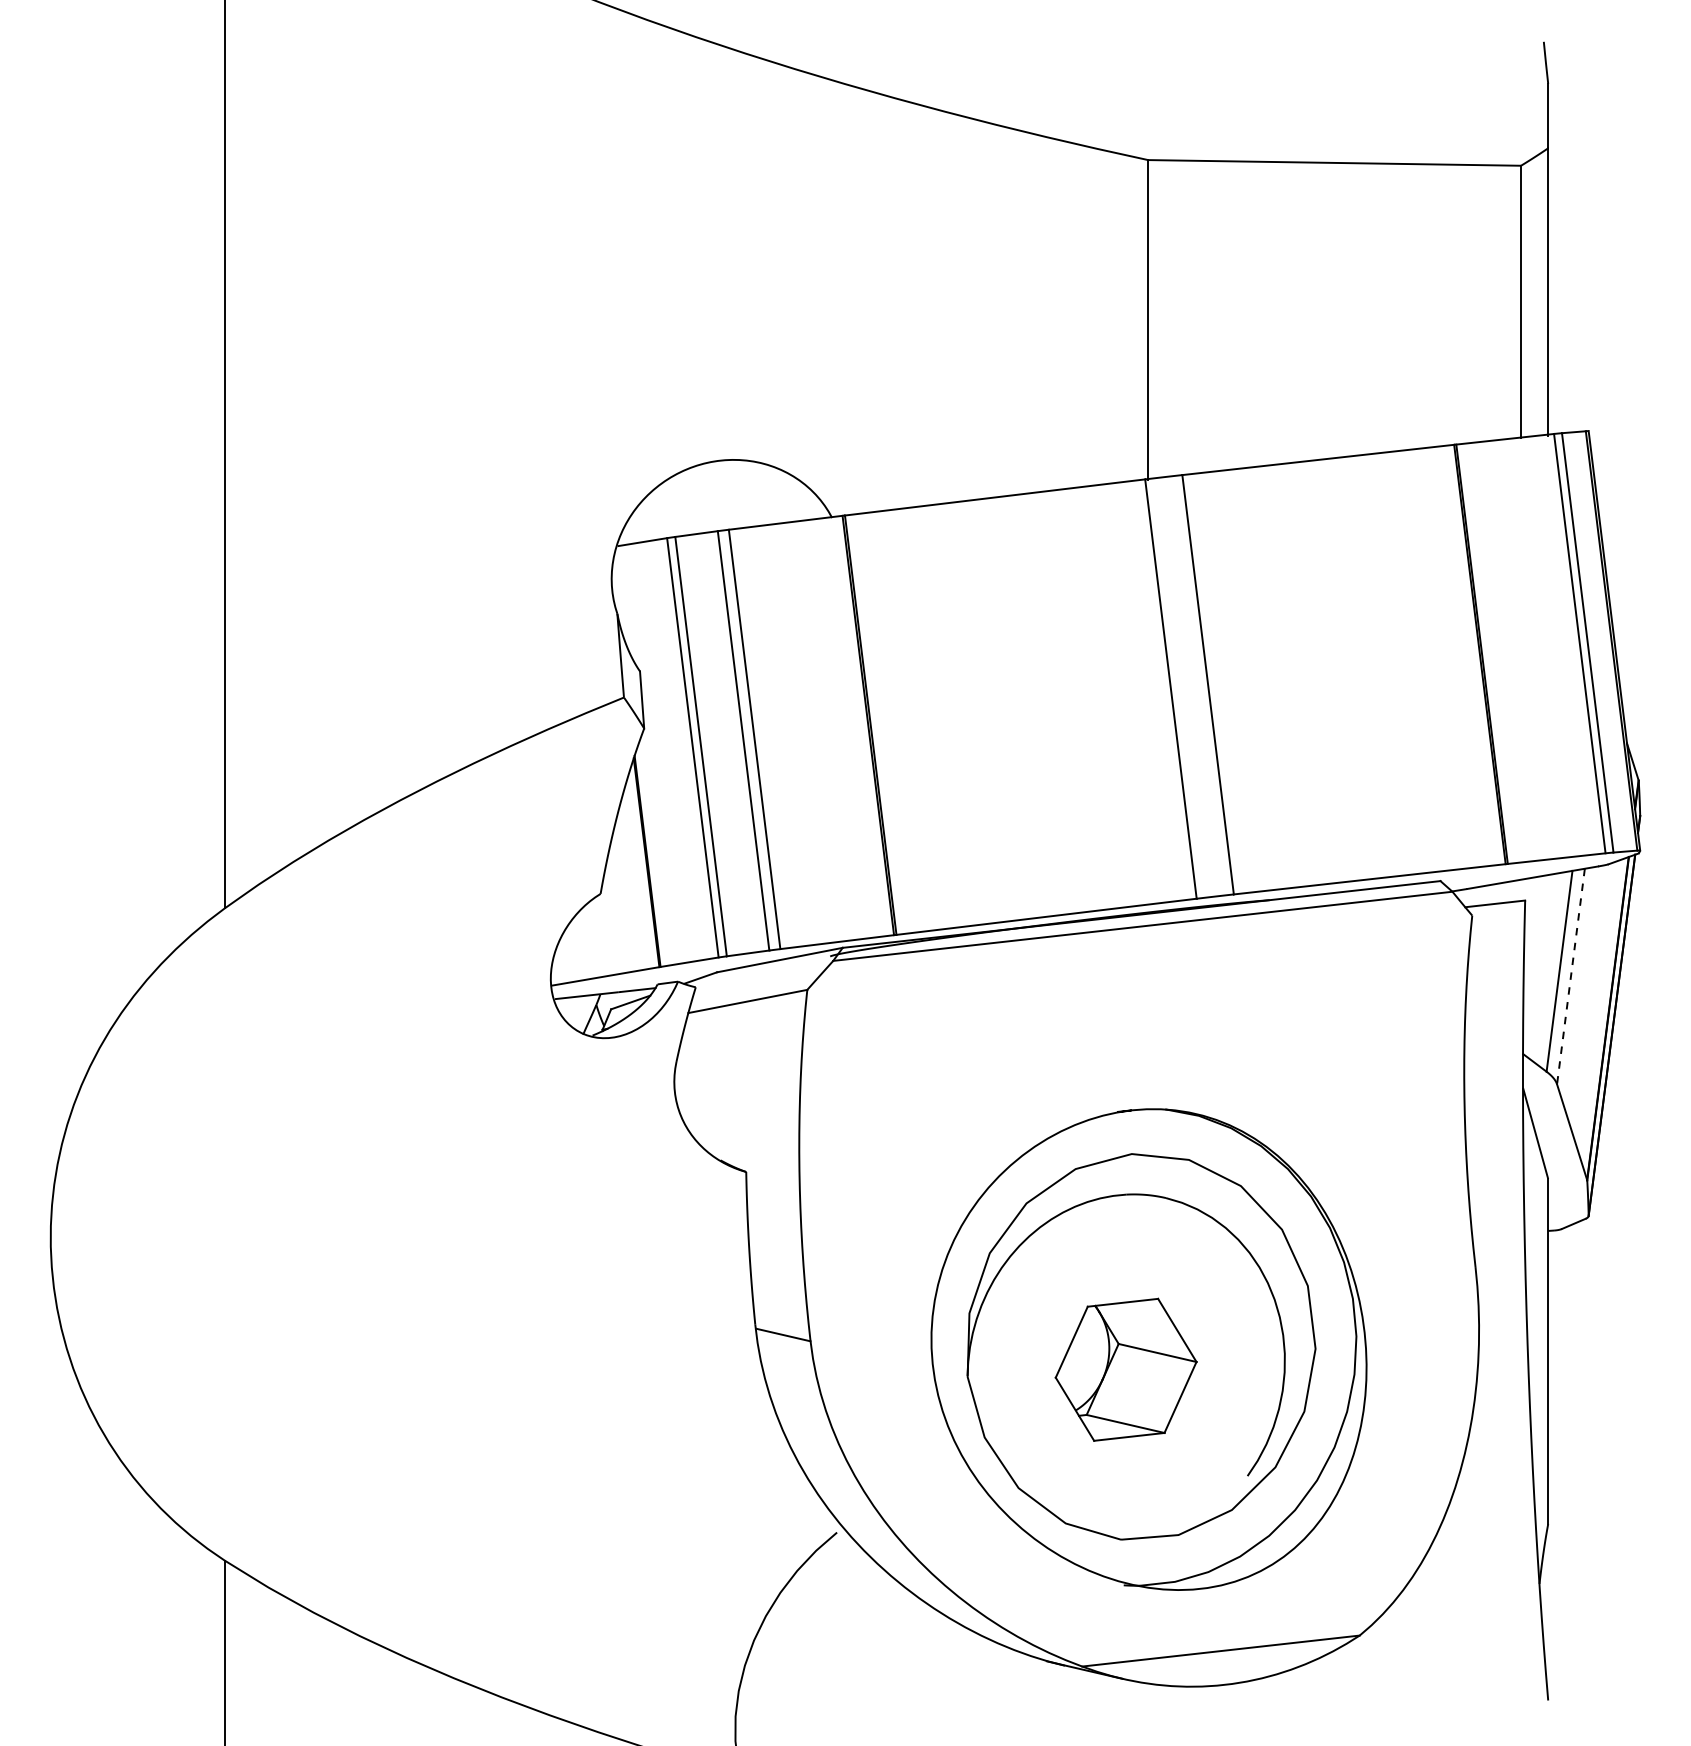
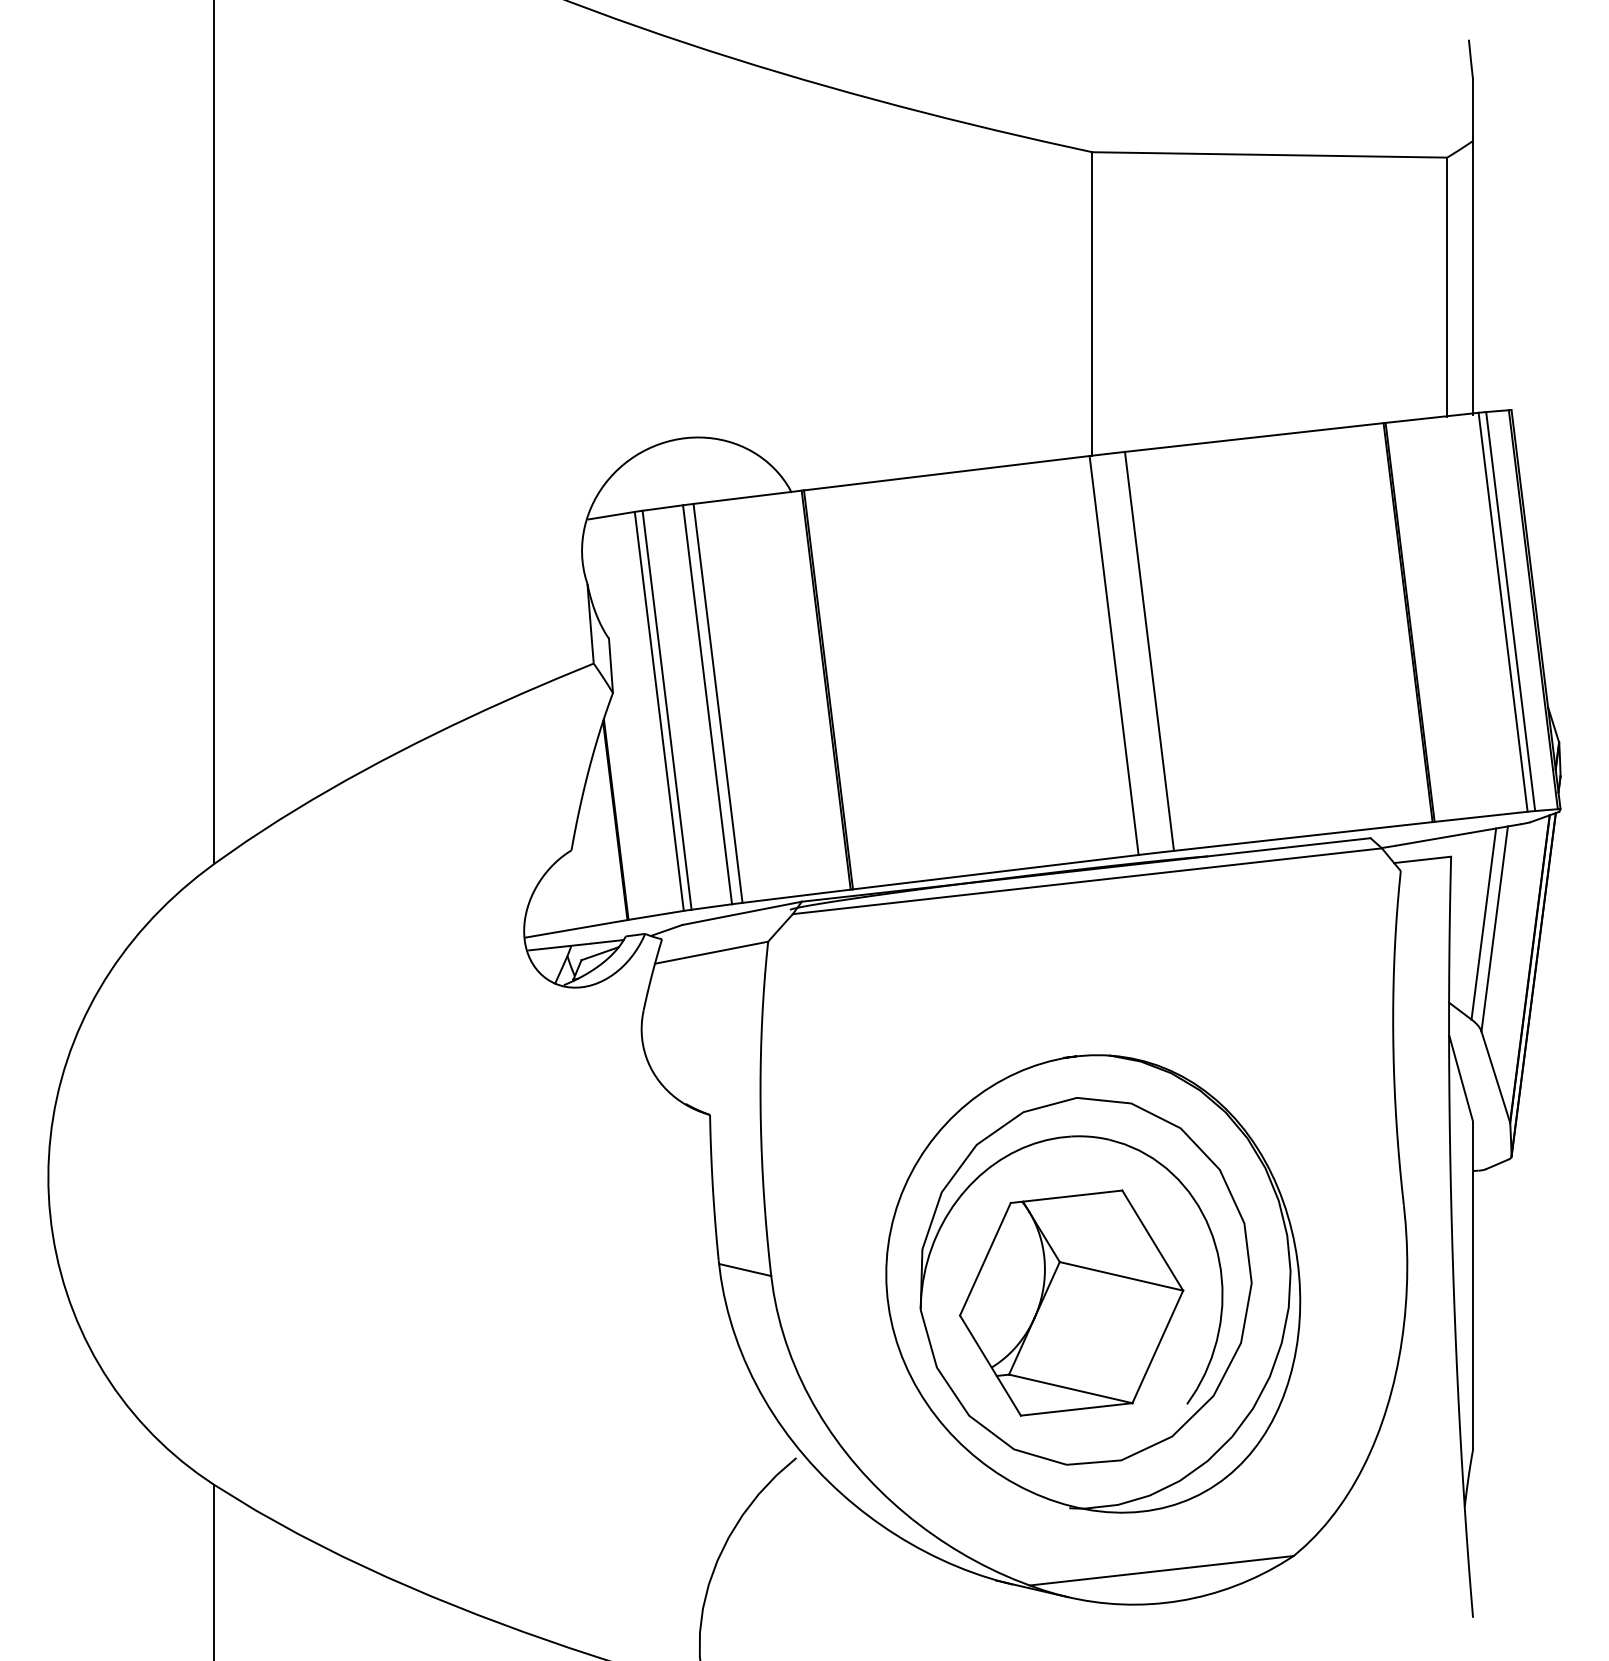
line: (1570, 976) -> (1494, 928), dashed -> solid
part: (1125, 1369) -> (1070, 1302), size x1.67

